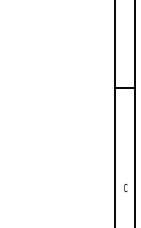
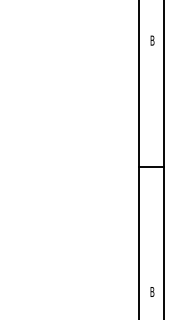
text: (125, 187) -> (152, 291), C -> B

